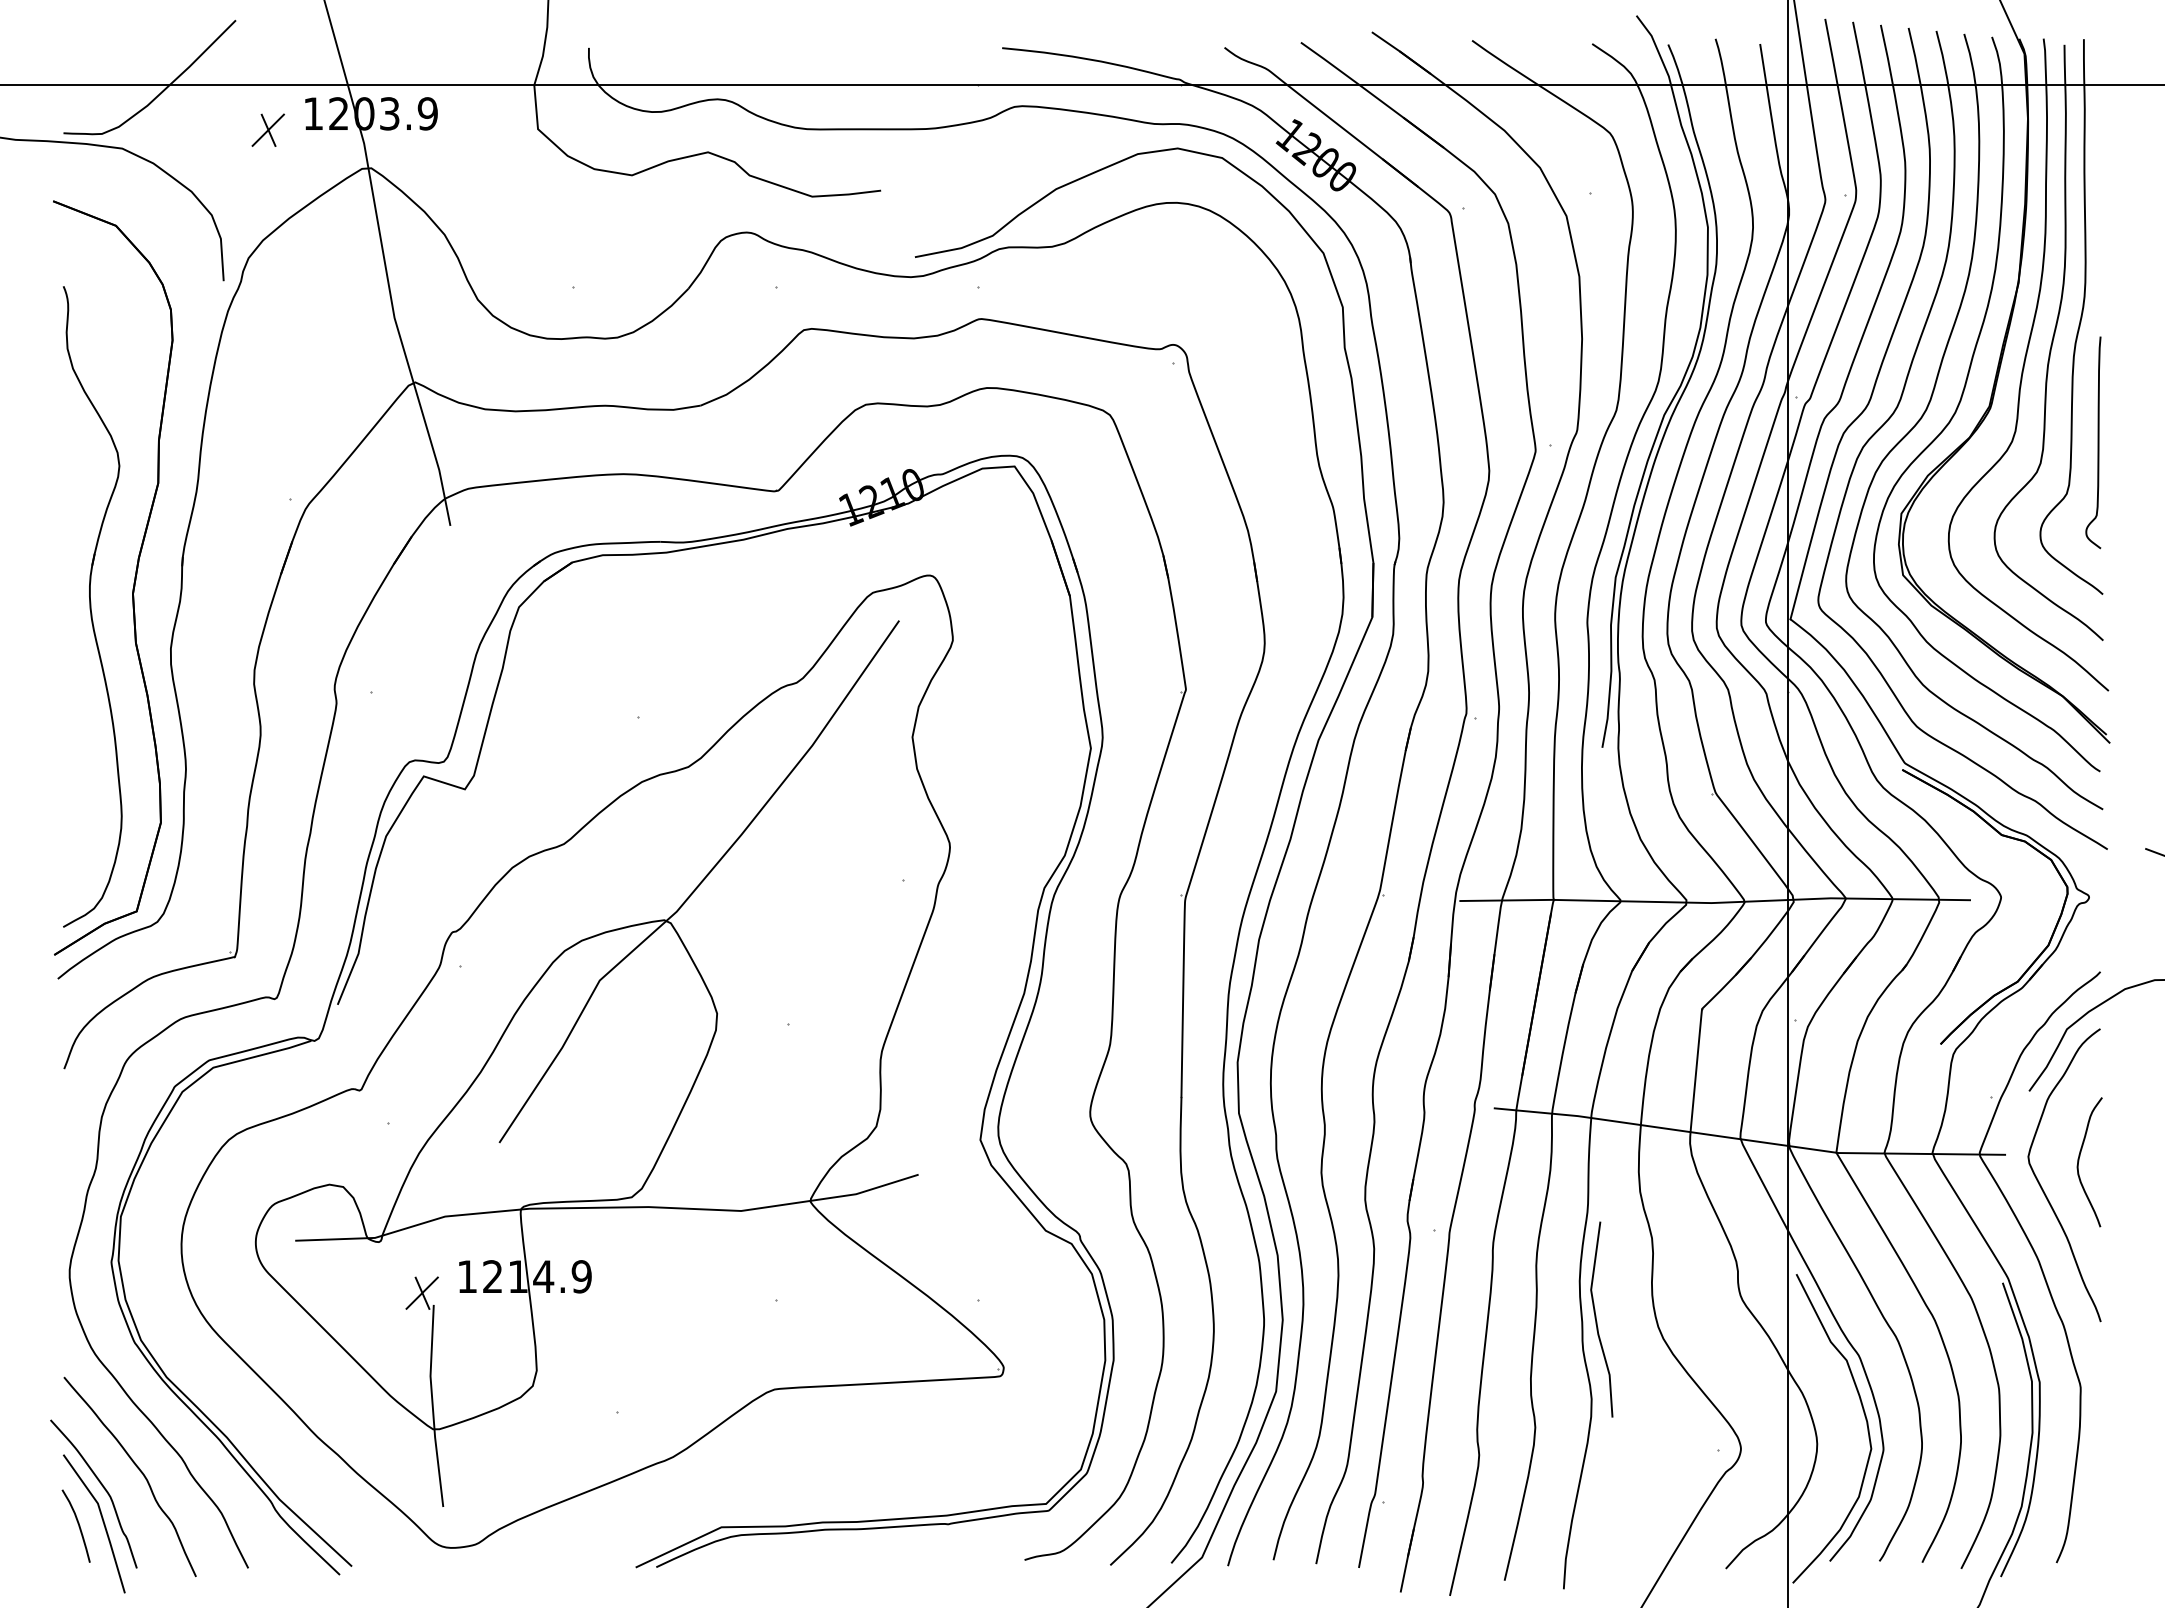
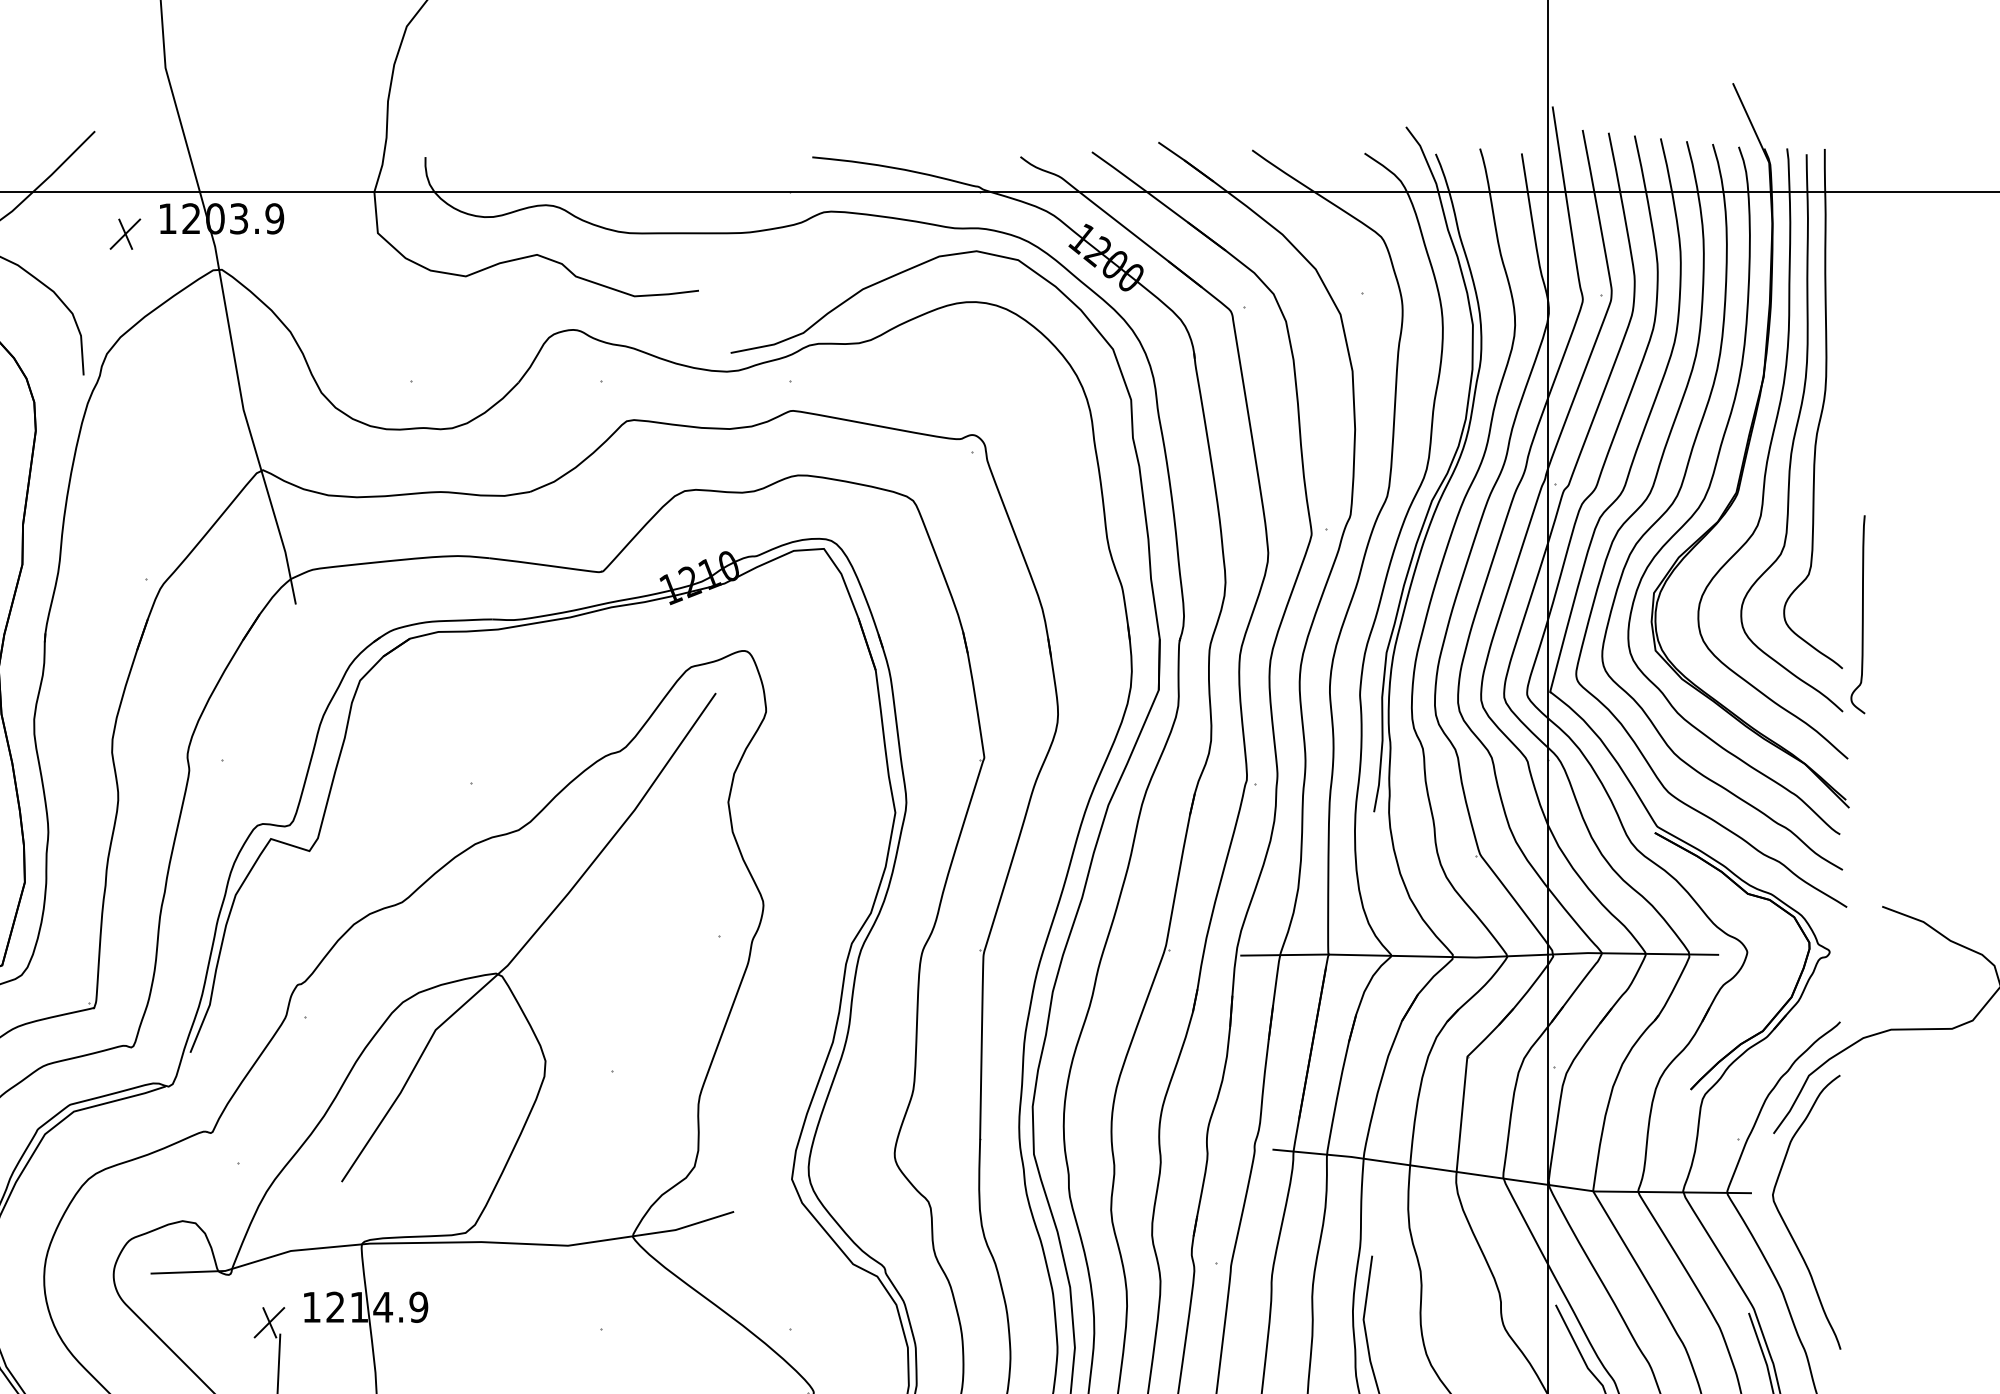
curve: (2097, 442) -> (1861, 614), moved
curve: (2079, 1161) -> (1820, 1199), removed

